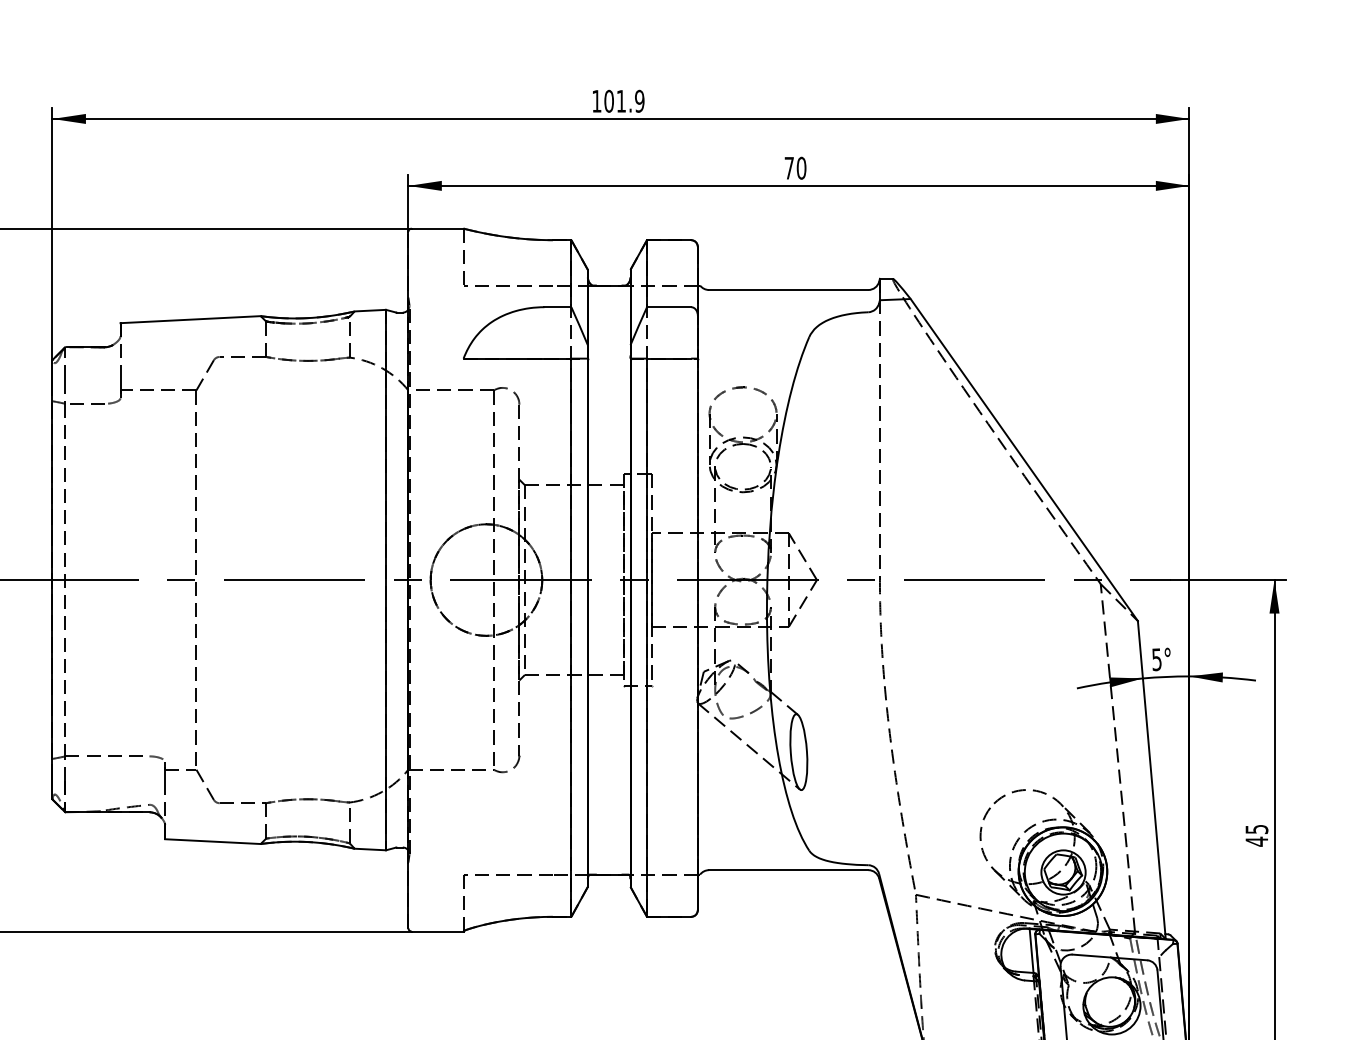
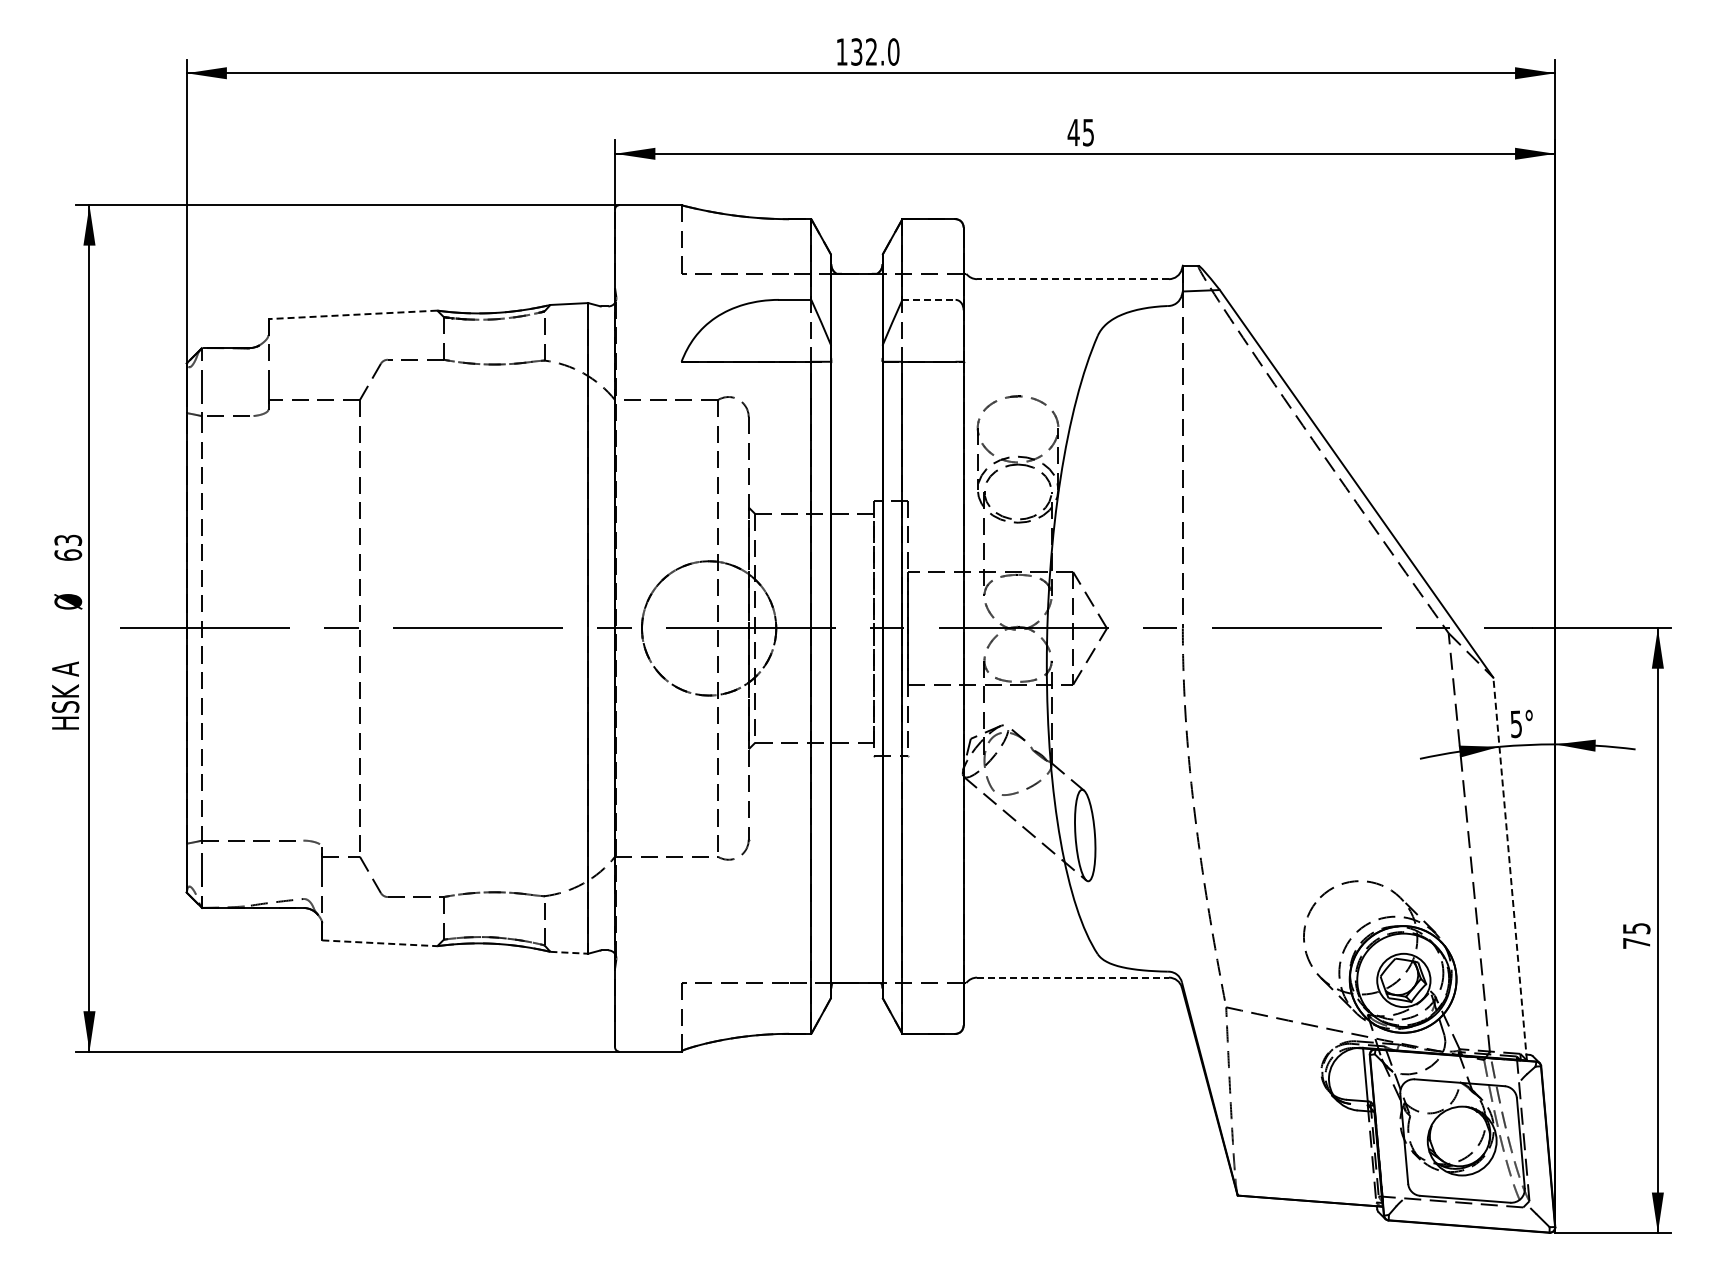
text: (624, 100) -> (875, 51), 101.9 -> 132.0
text: (794, 168) -> (1080, 132), 70 -> 45
line: (789, 290) -> (1073, 279), solid -> dashed
line: (669, 306) -> (929, 299), solid -> dashed
line: (190, 319) -> (352, 314), solid -> dashed
line: (1152, 779) -> (1510, 868), solid -> dashed
line: (212, 841) -> (379, 943), solid -> dashed
text: (1256, 841) -> (1636, 943), 45 -> 75
line: (370, 849) -> (569, 952), solid -> dashed
line: (789, 870) -> (1073, 977), solid -> dashed

